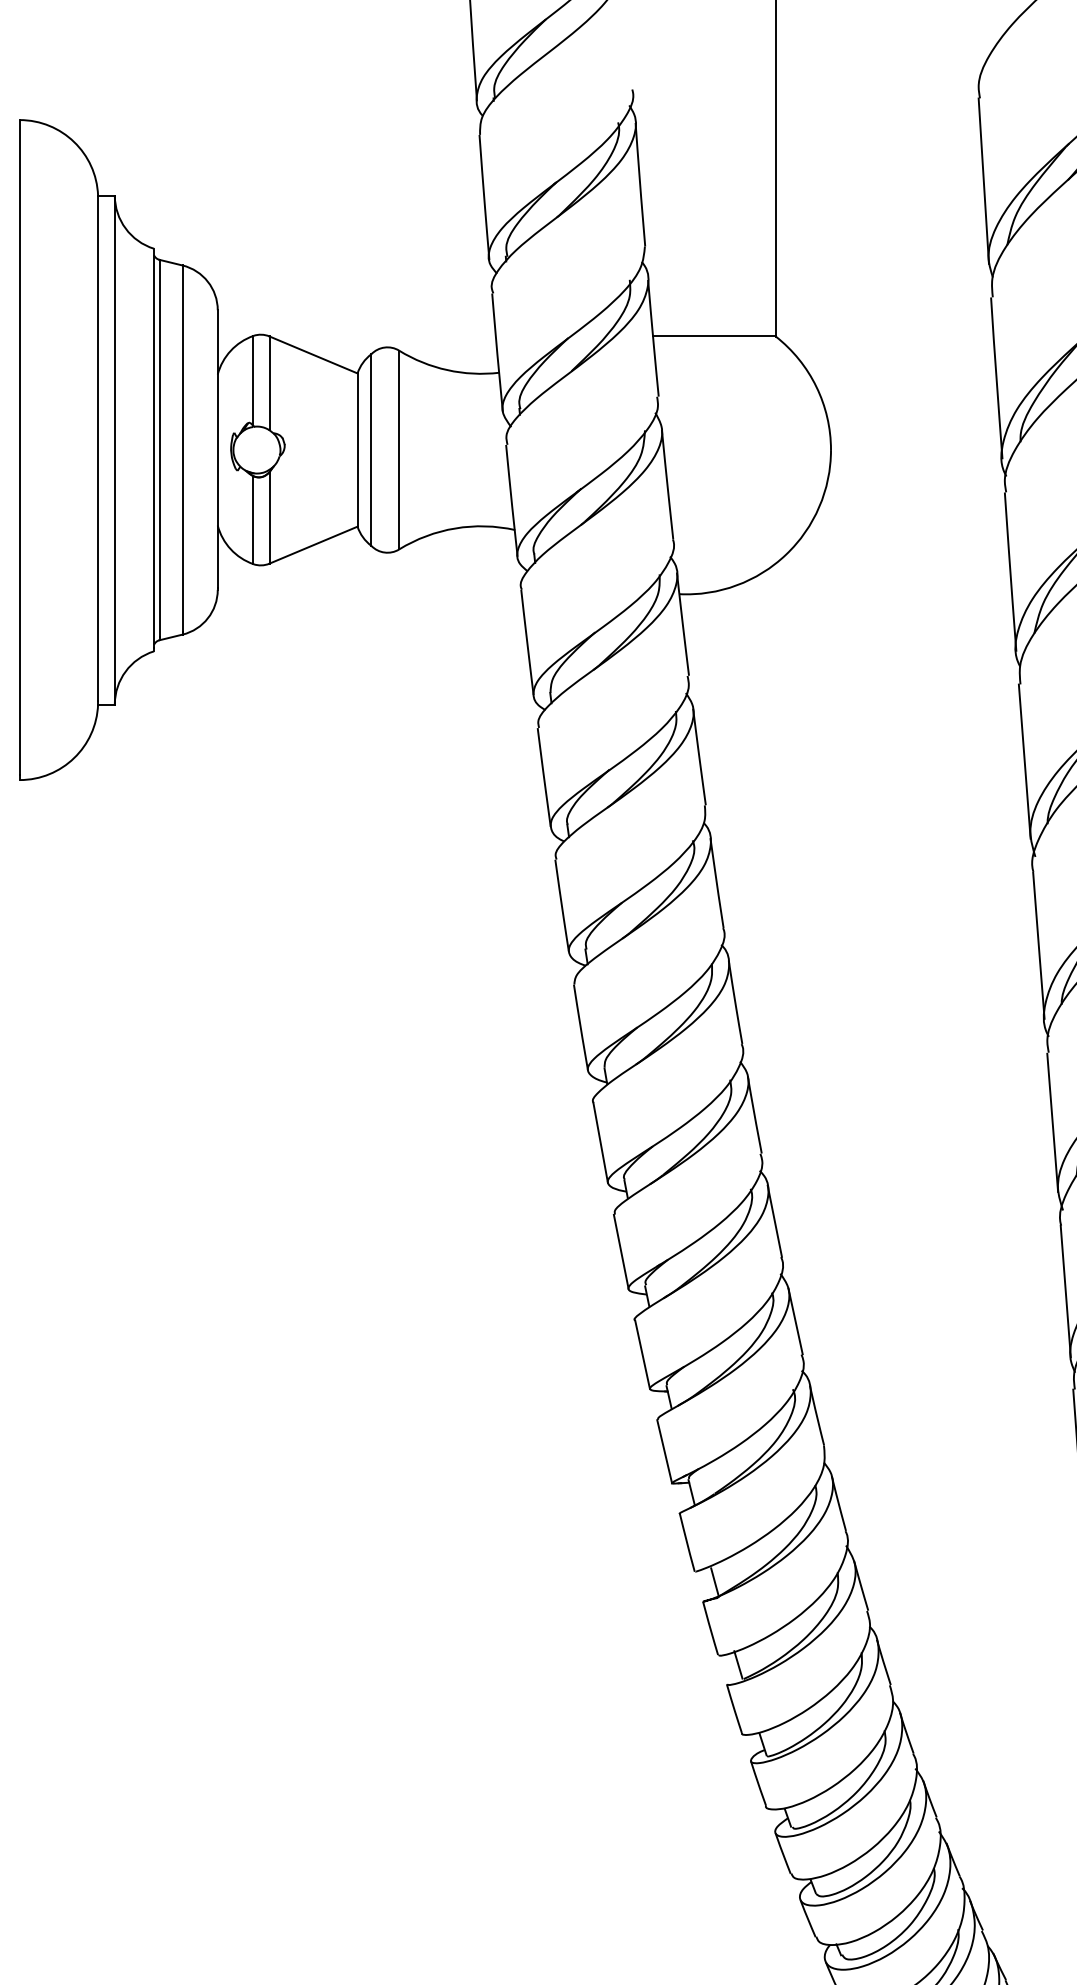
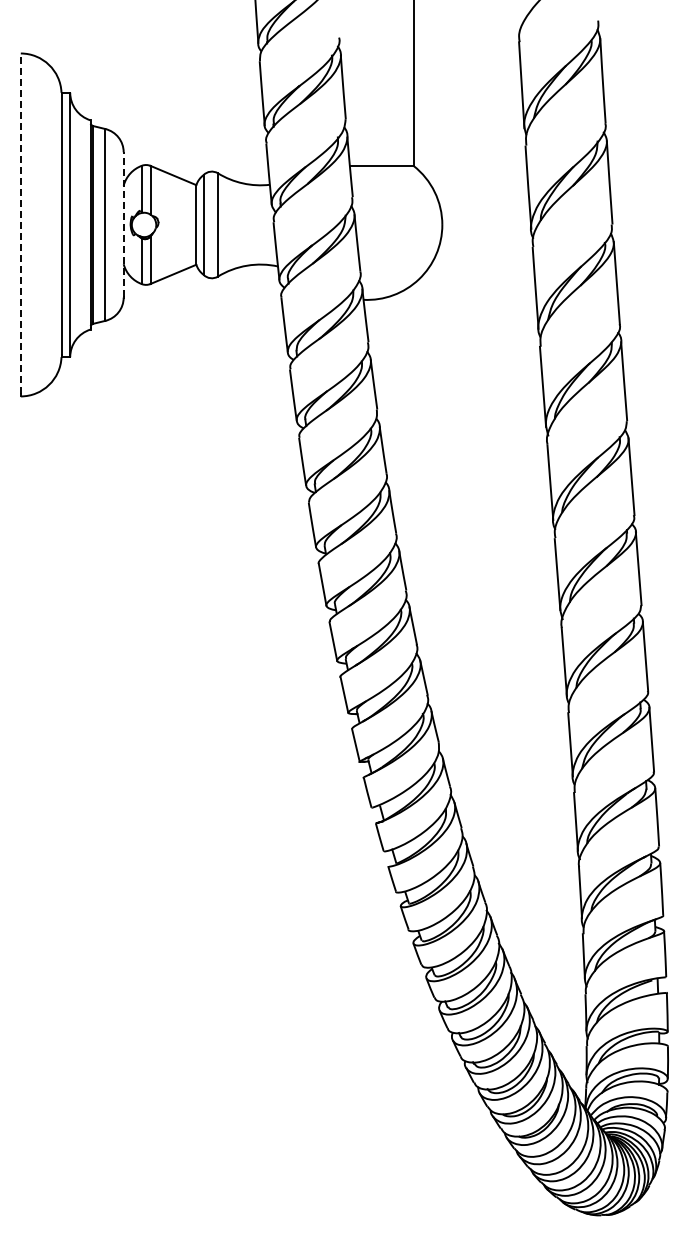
line: (19, 447) -> (20, 223), solid -> dashed
line: (217, 447) -> (123, 223), solid -> dashed

